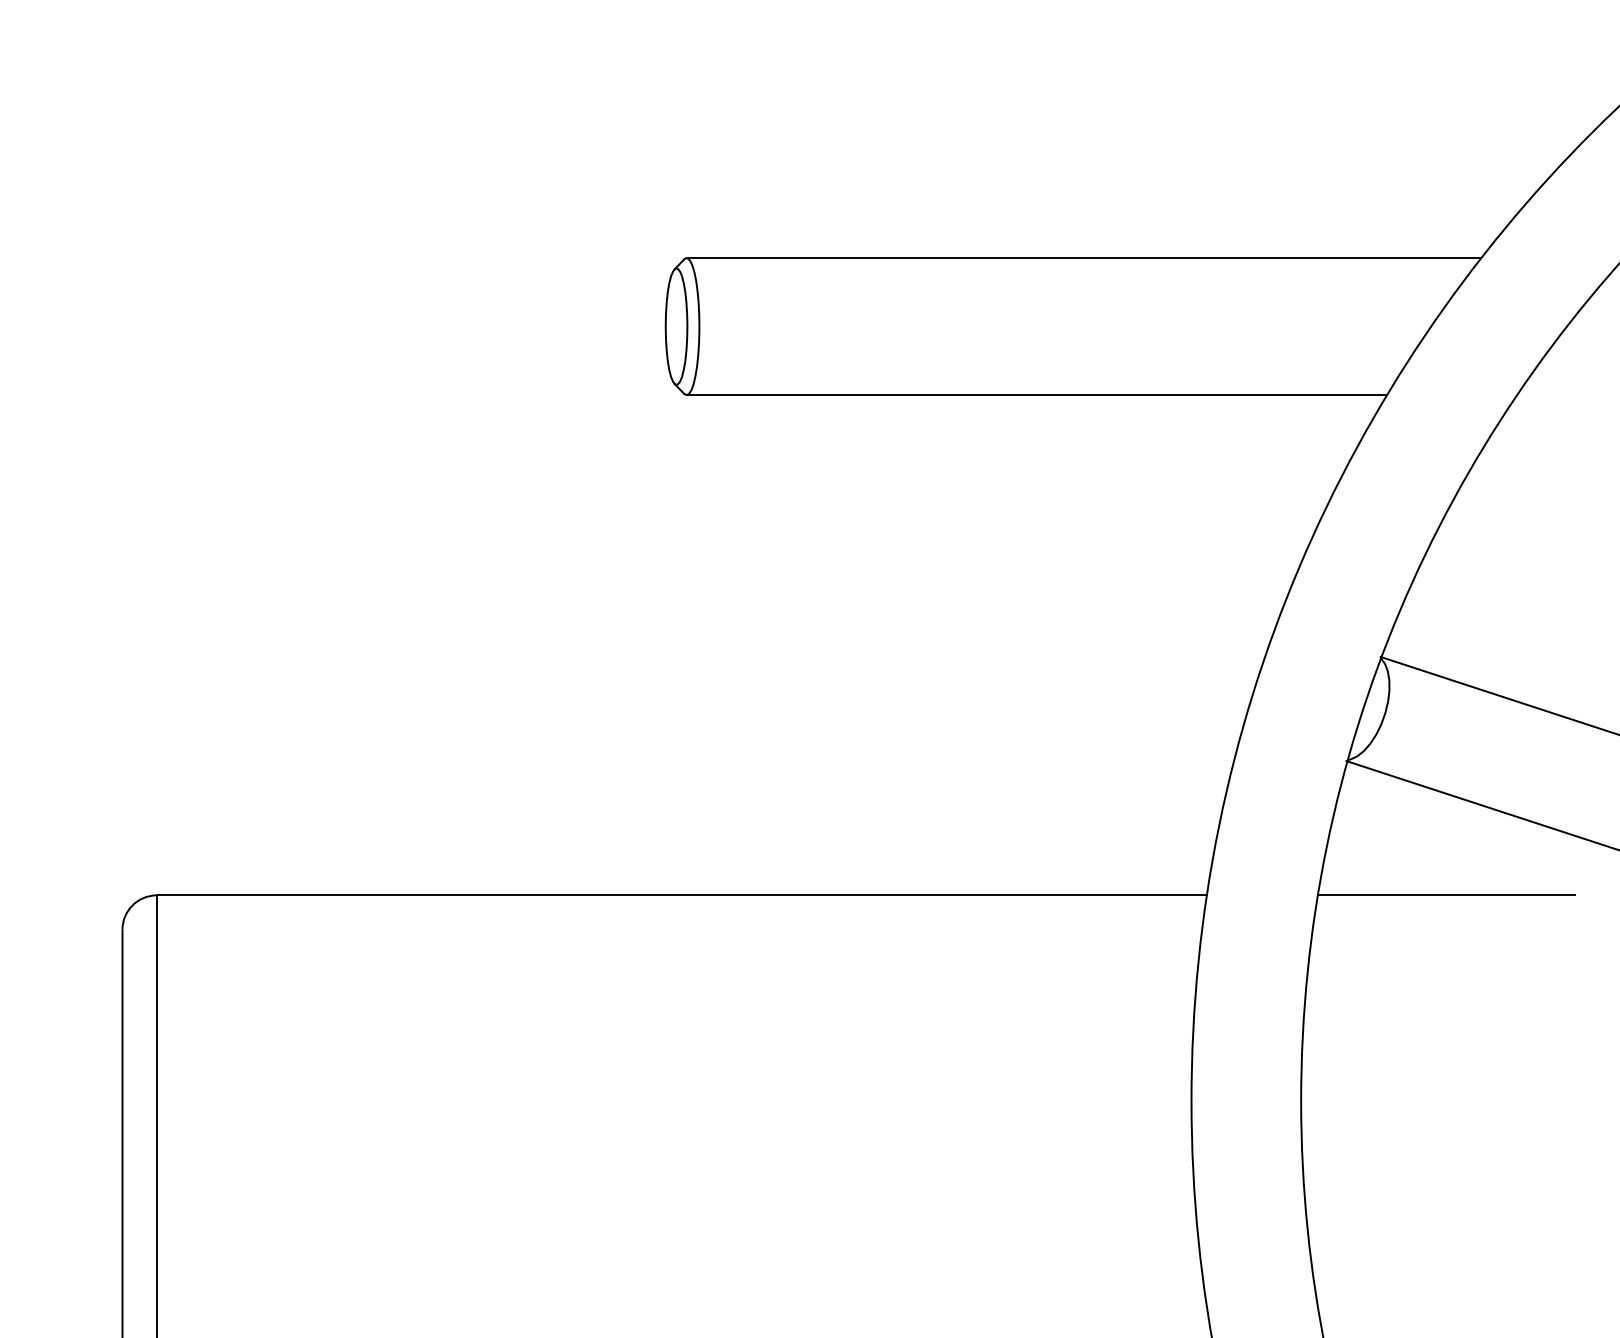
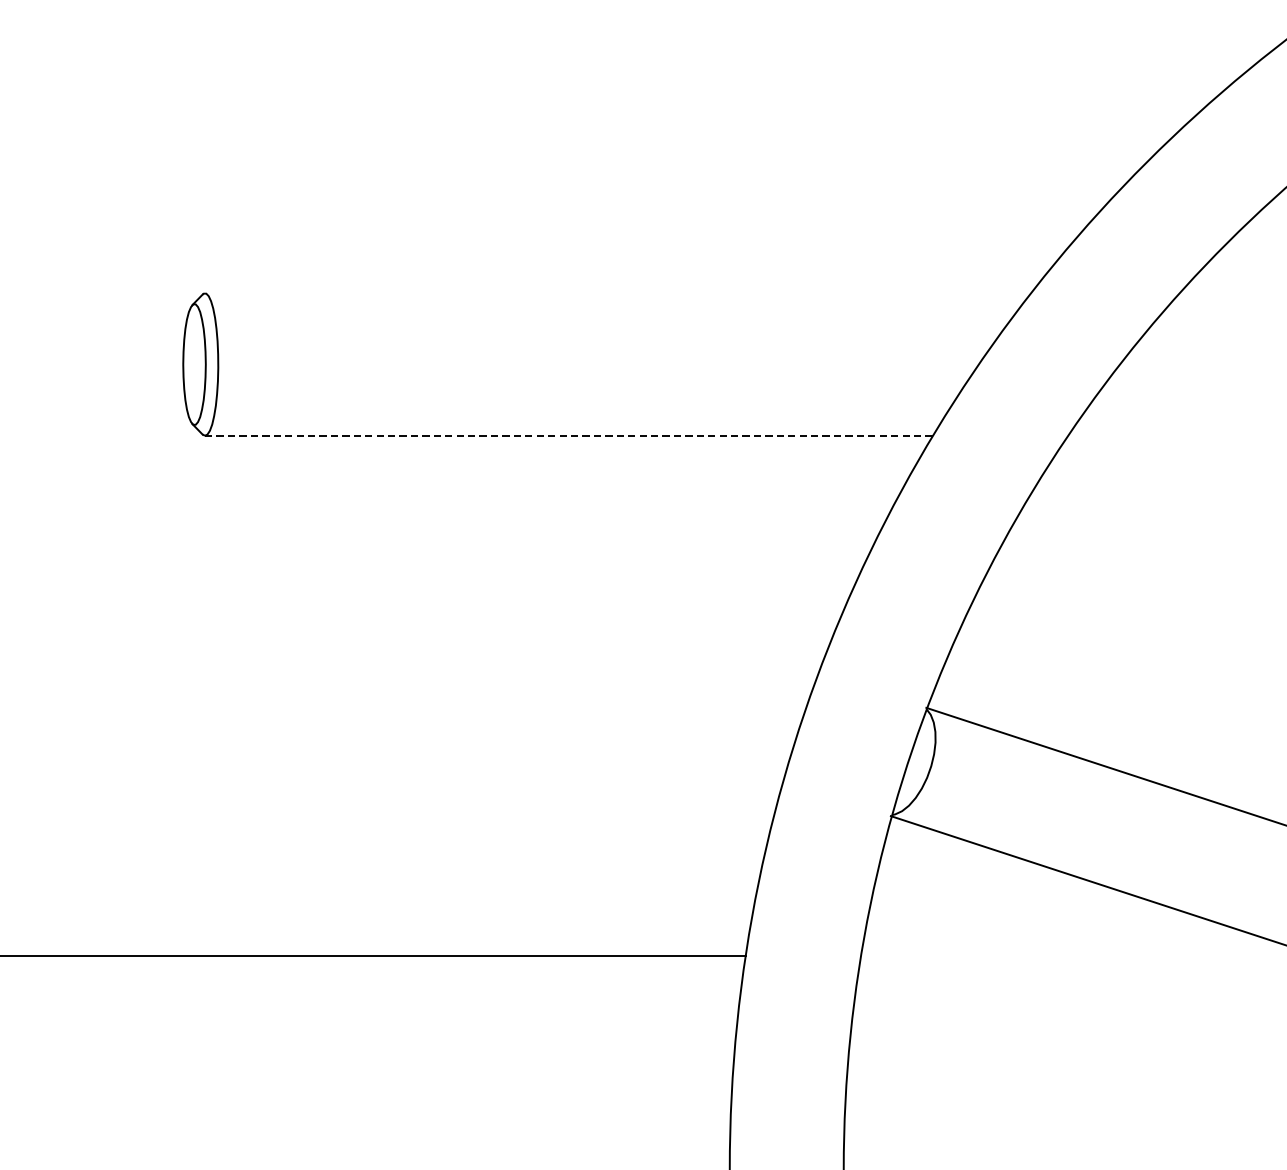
line: (1083, 258) -> (617, 293), removed
line: (1037, 395) -> (569, 436), solid -> dashed
line: (1446, 895) -> (994, 955), removed

